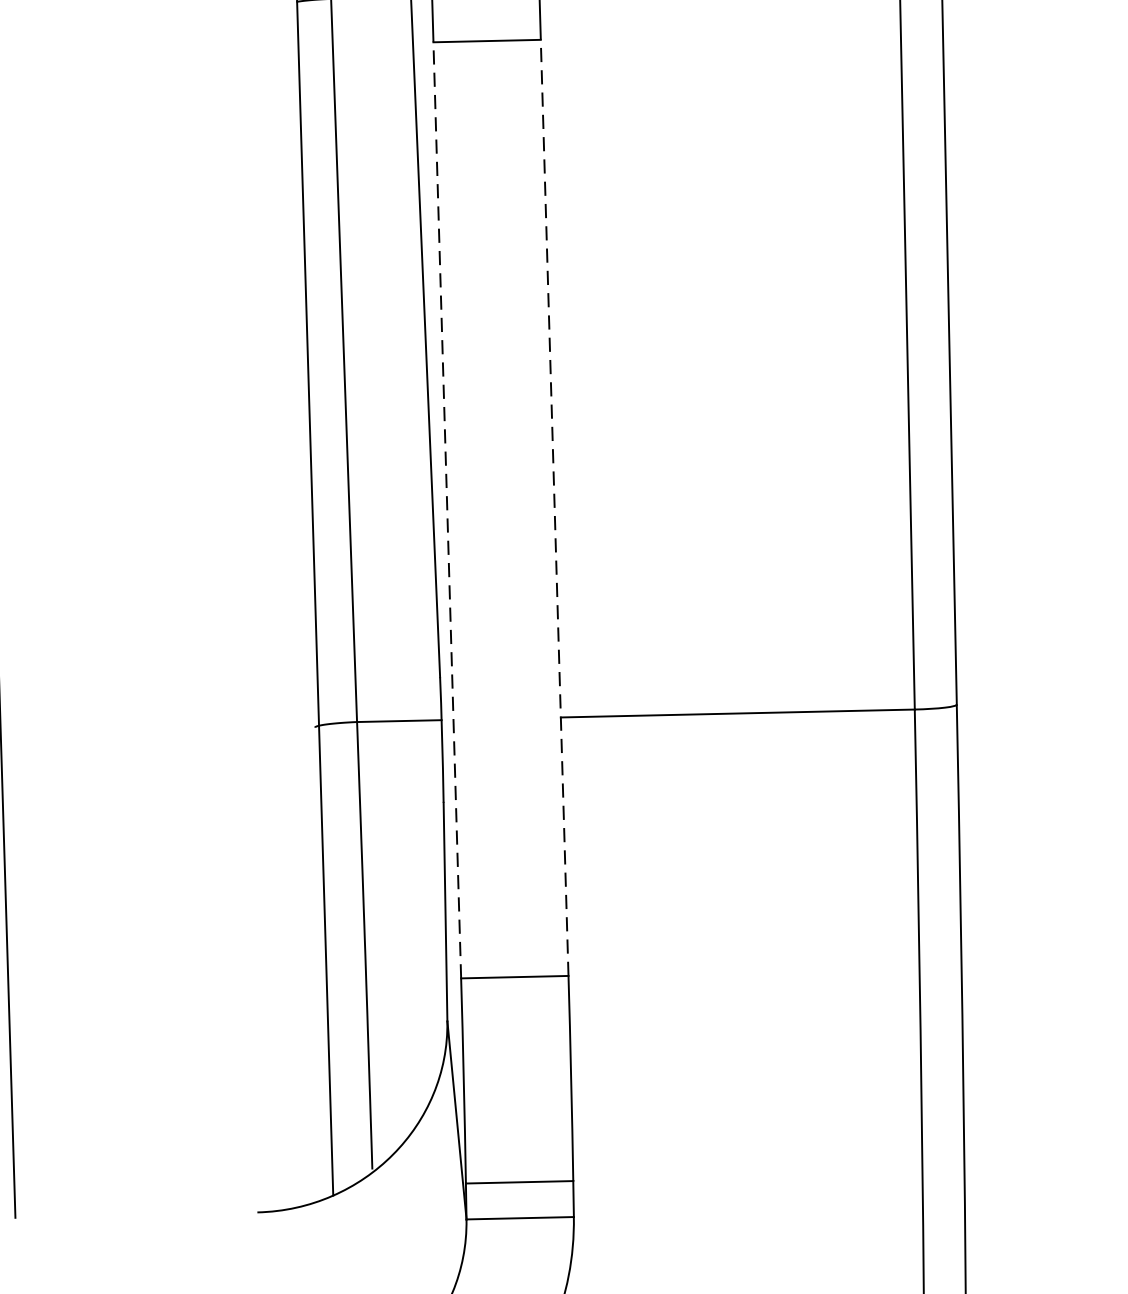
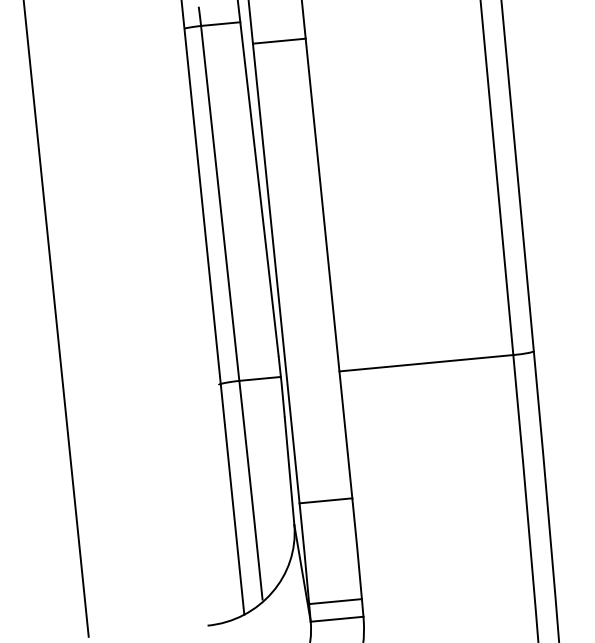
line: (555, 507) -> (329, 268), dashed -> solid
line: (447, 510) -> (276, 273), dashed -> solid

